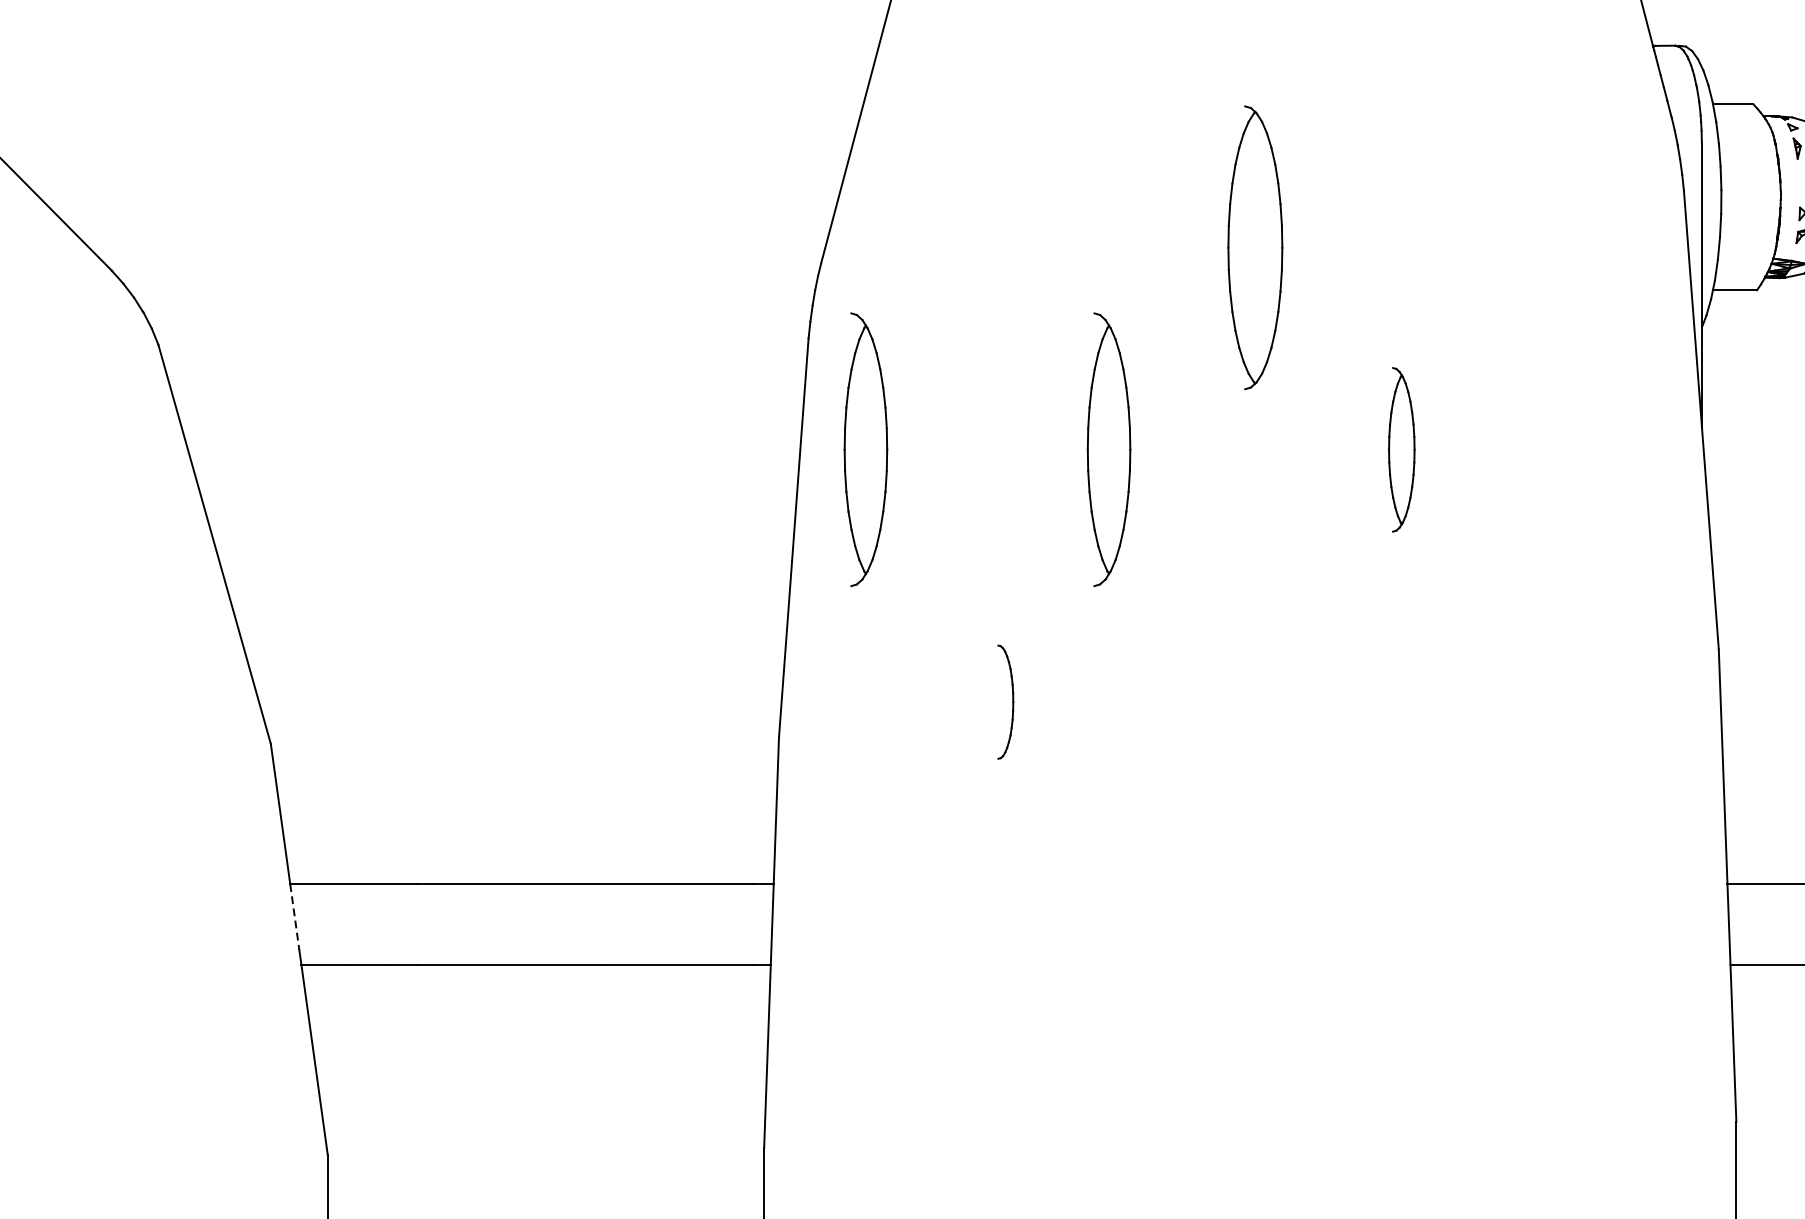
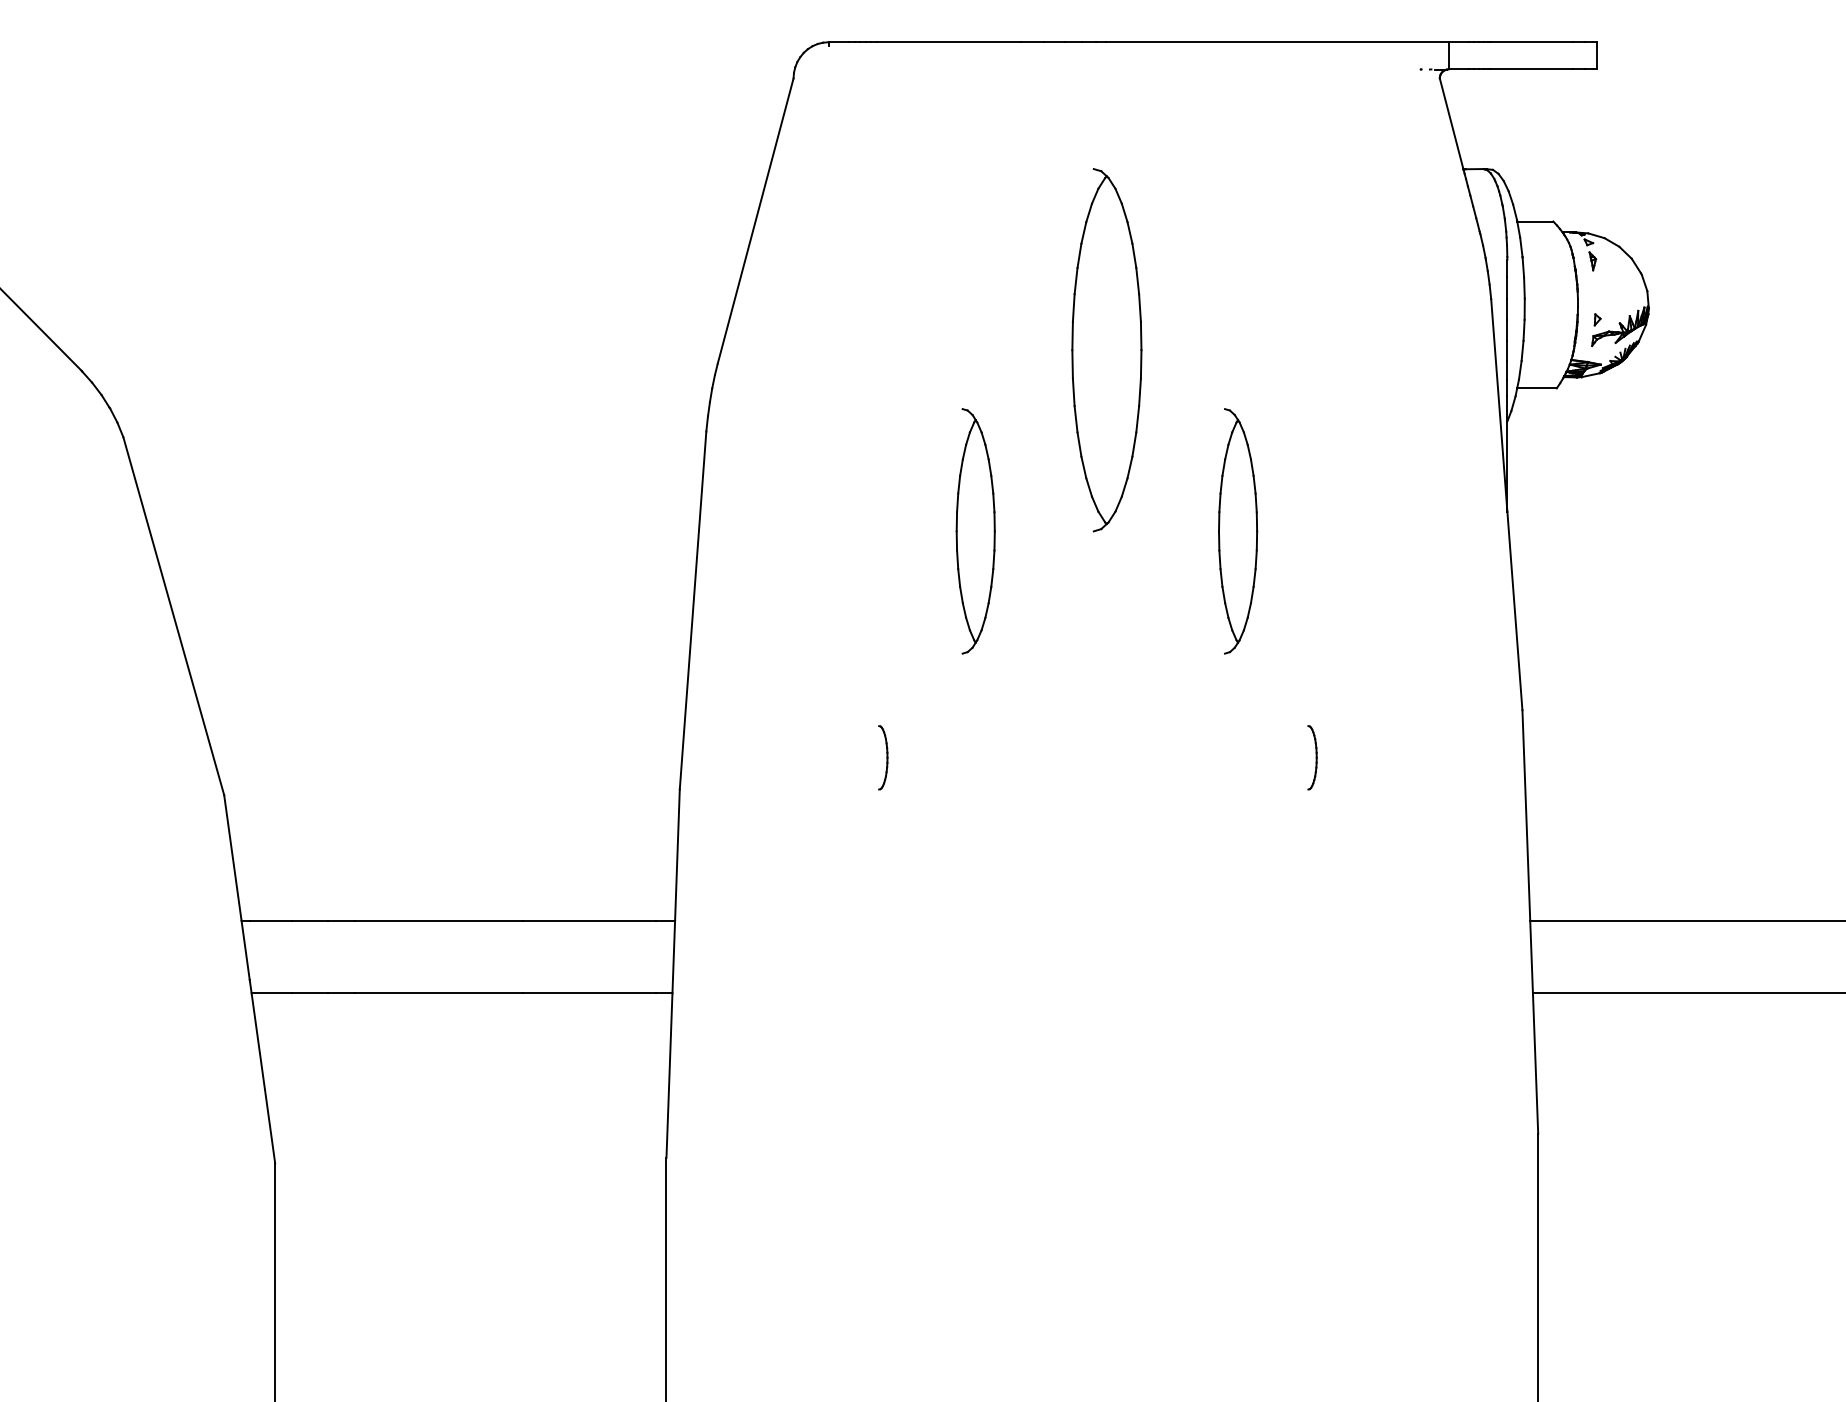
part: (1254, 248) -> (1106, 350), size x1.43
part: (865, 449) -> (757, 531), removed
part: (1402, 449) -> (1238, 531), size x1.67
part: (1006, 701) -> (883, 757), size x0.62
part: (1484, 701) -> (1312, 757), added
line: (294, 917) -> (245, 950), dashed -> solid

